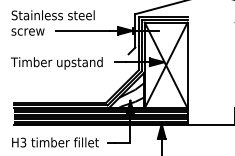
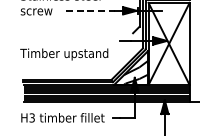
line: (82, 30) -> (88, 10), solid -> dashed
text: (56, 63) -> (63, 54), moved

